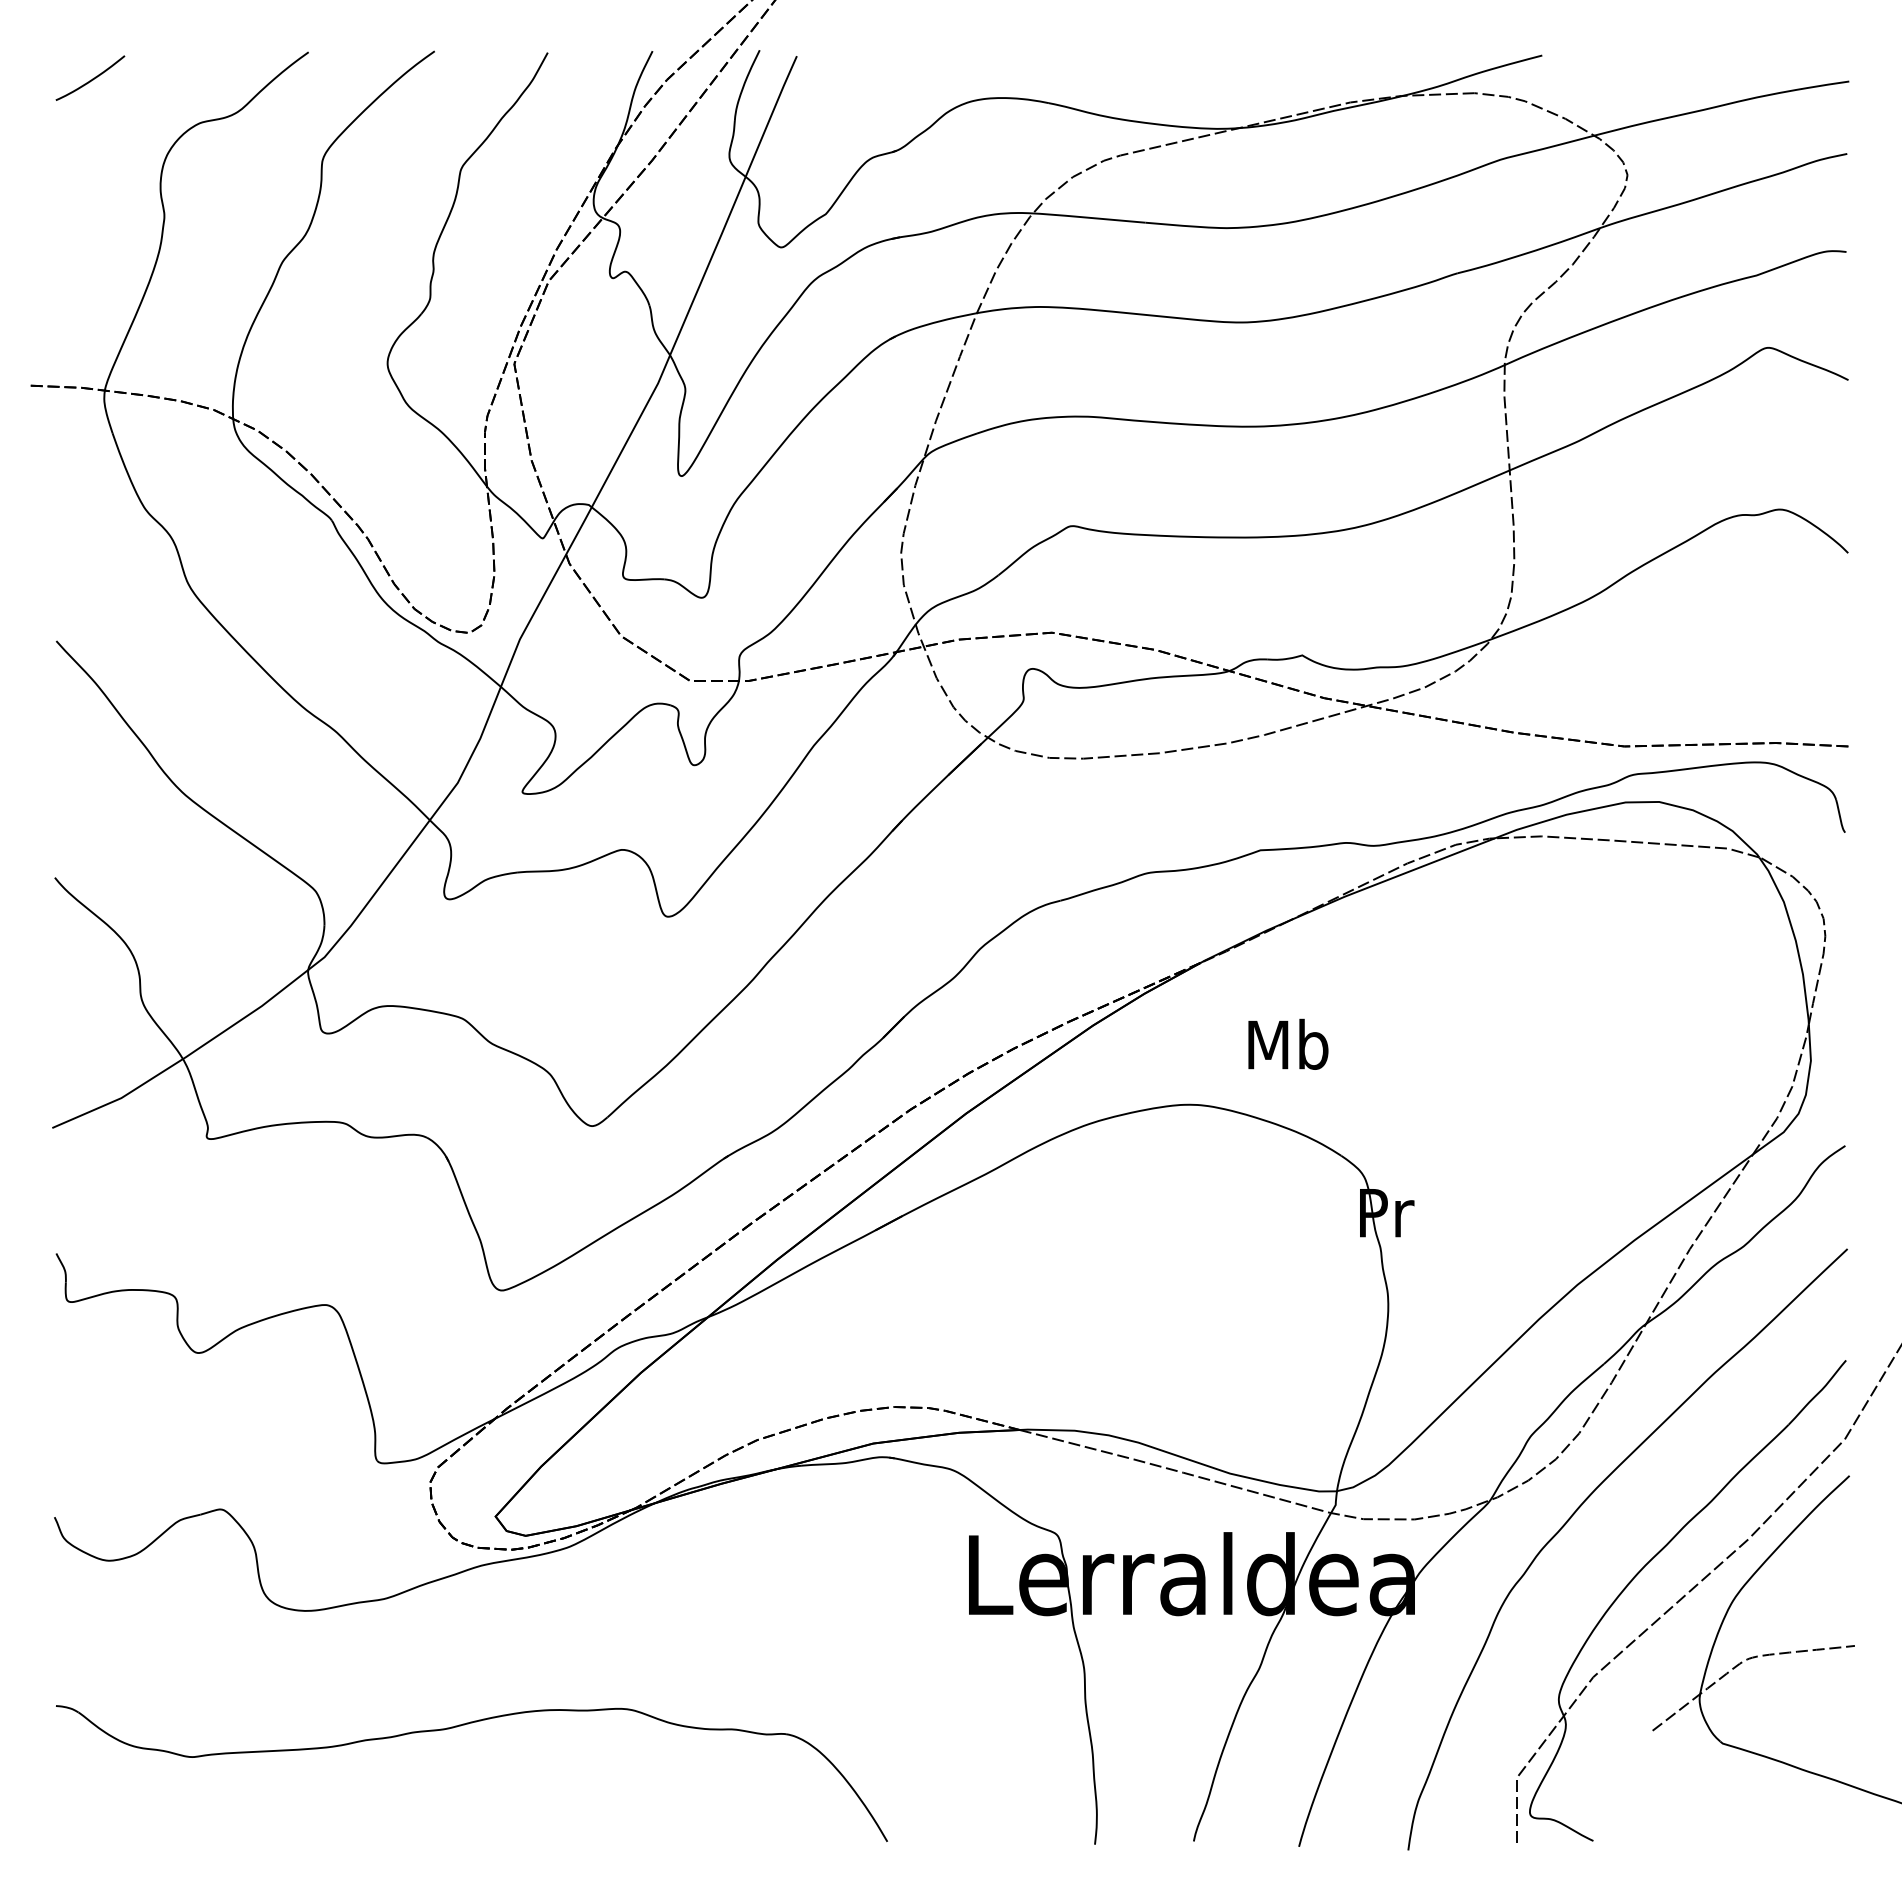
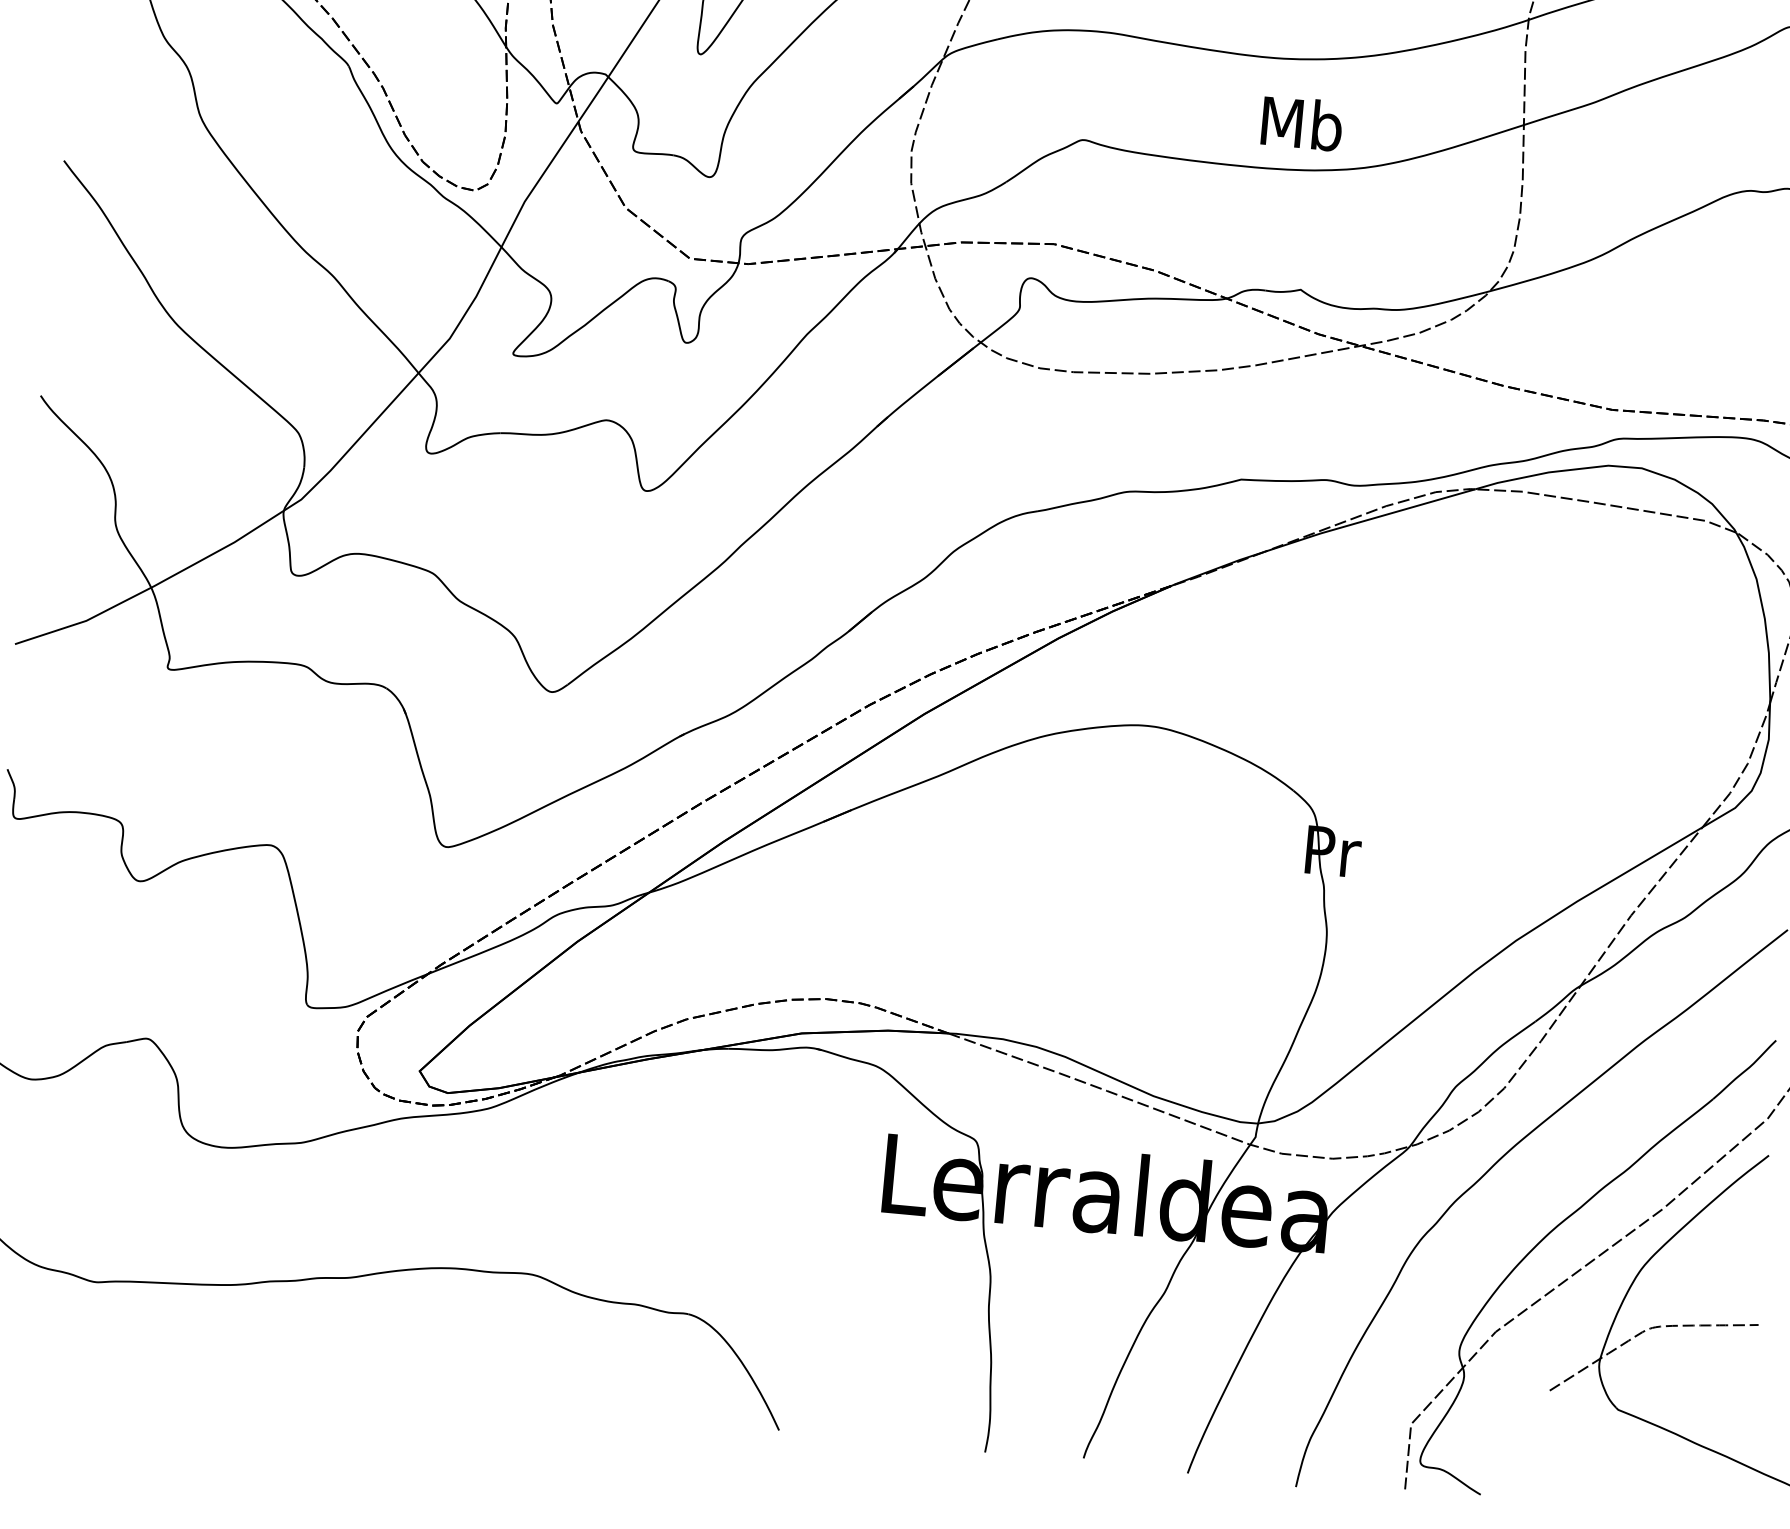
text: (1288, 1043) -> (1302, 122), moved

